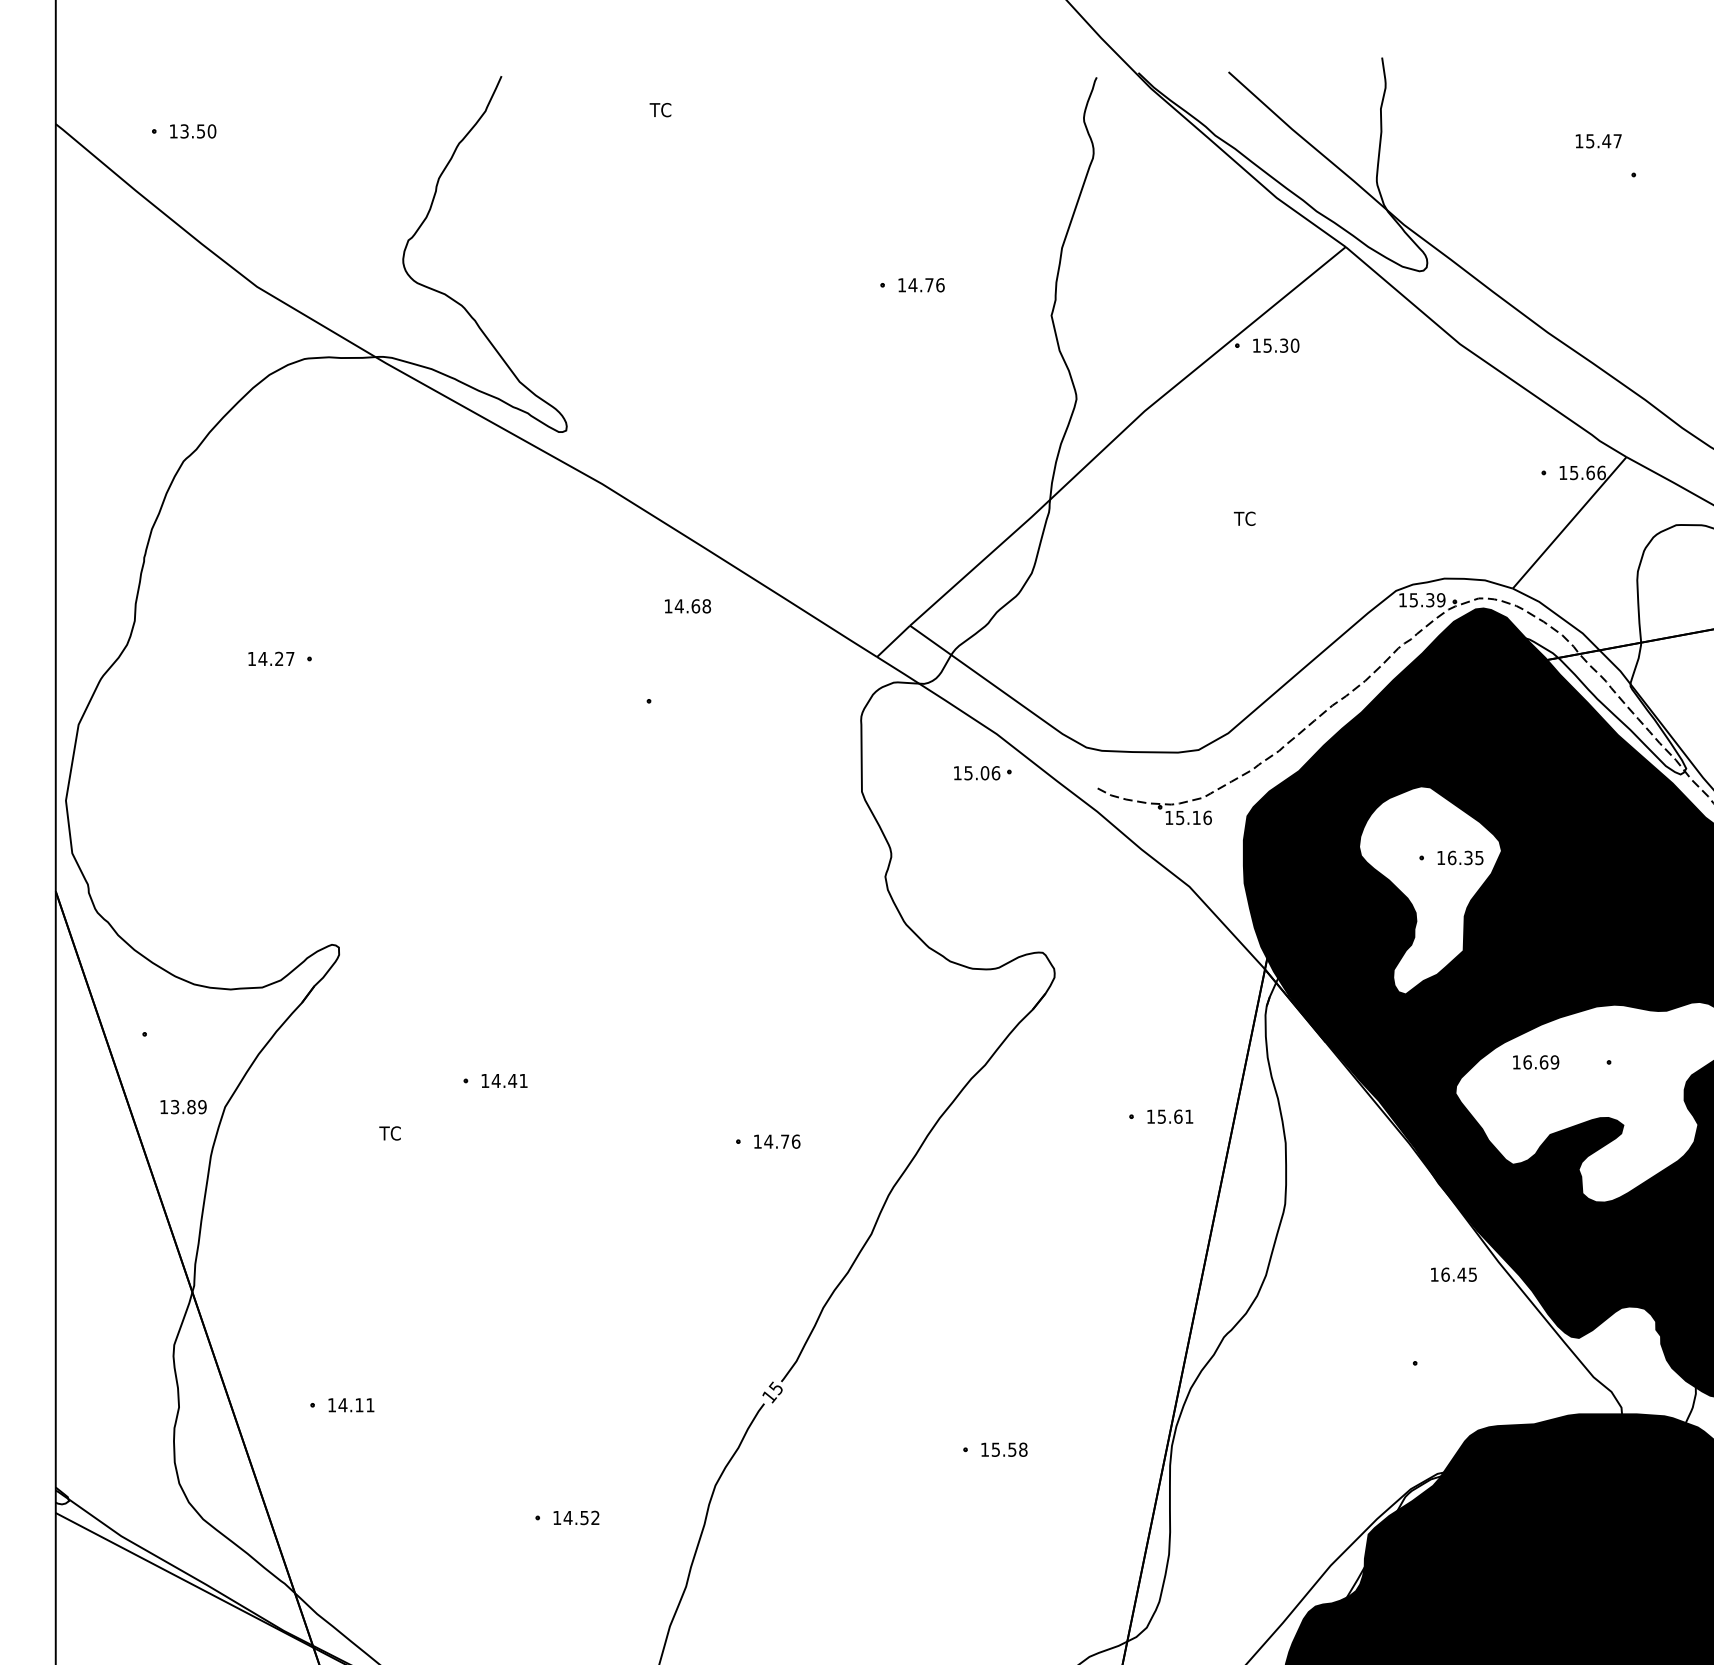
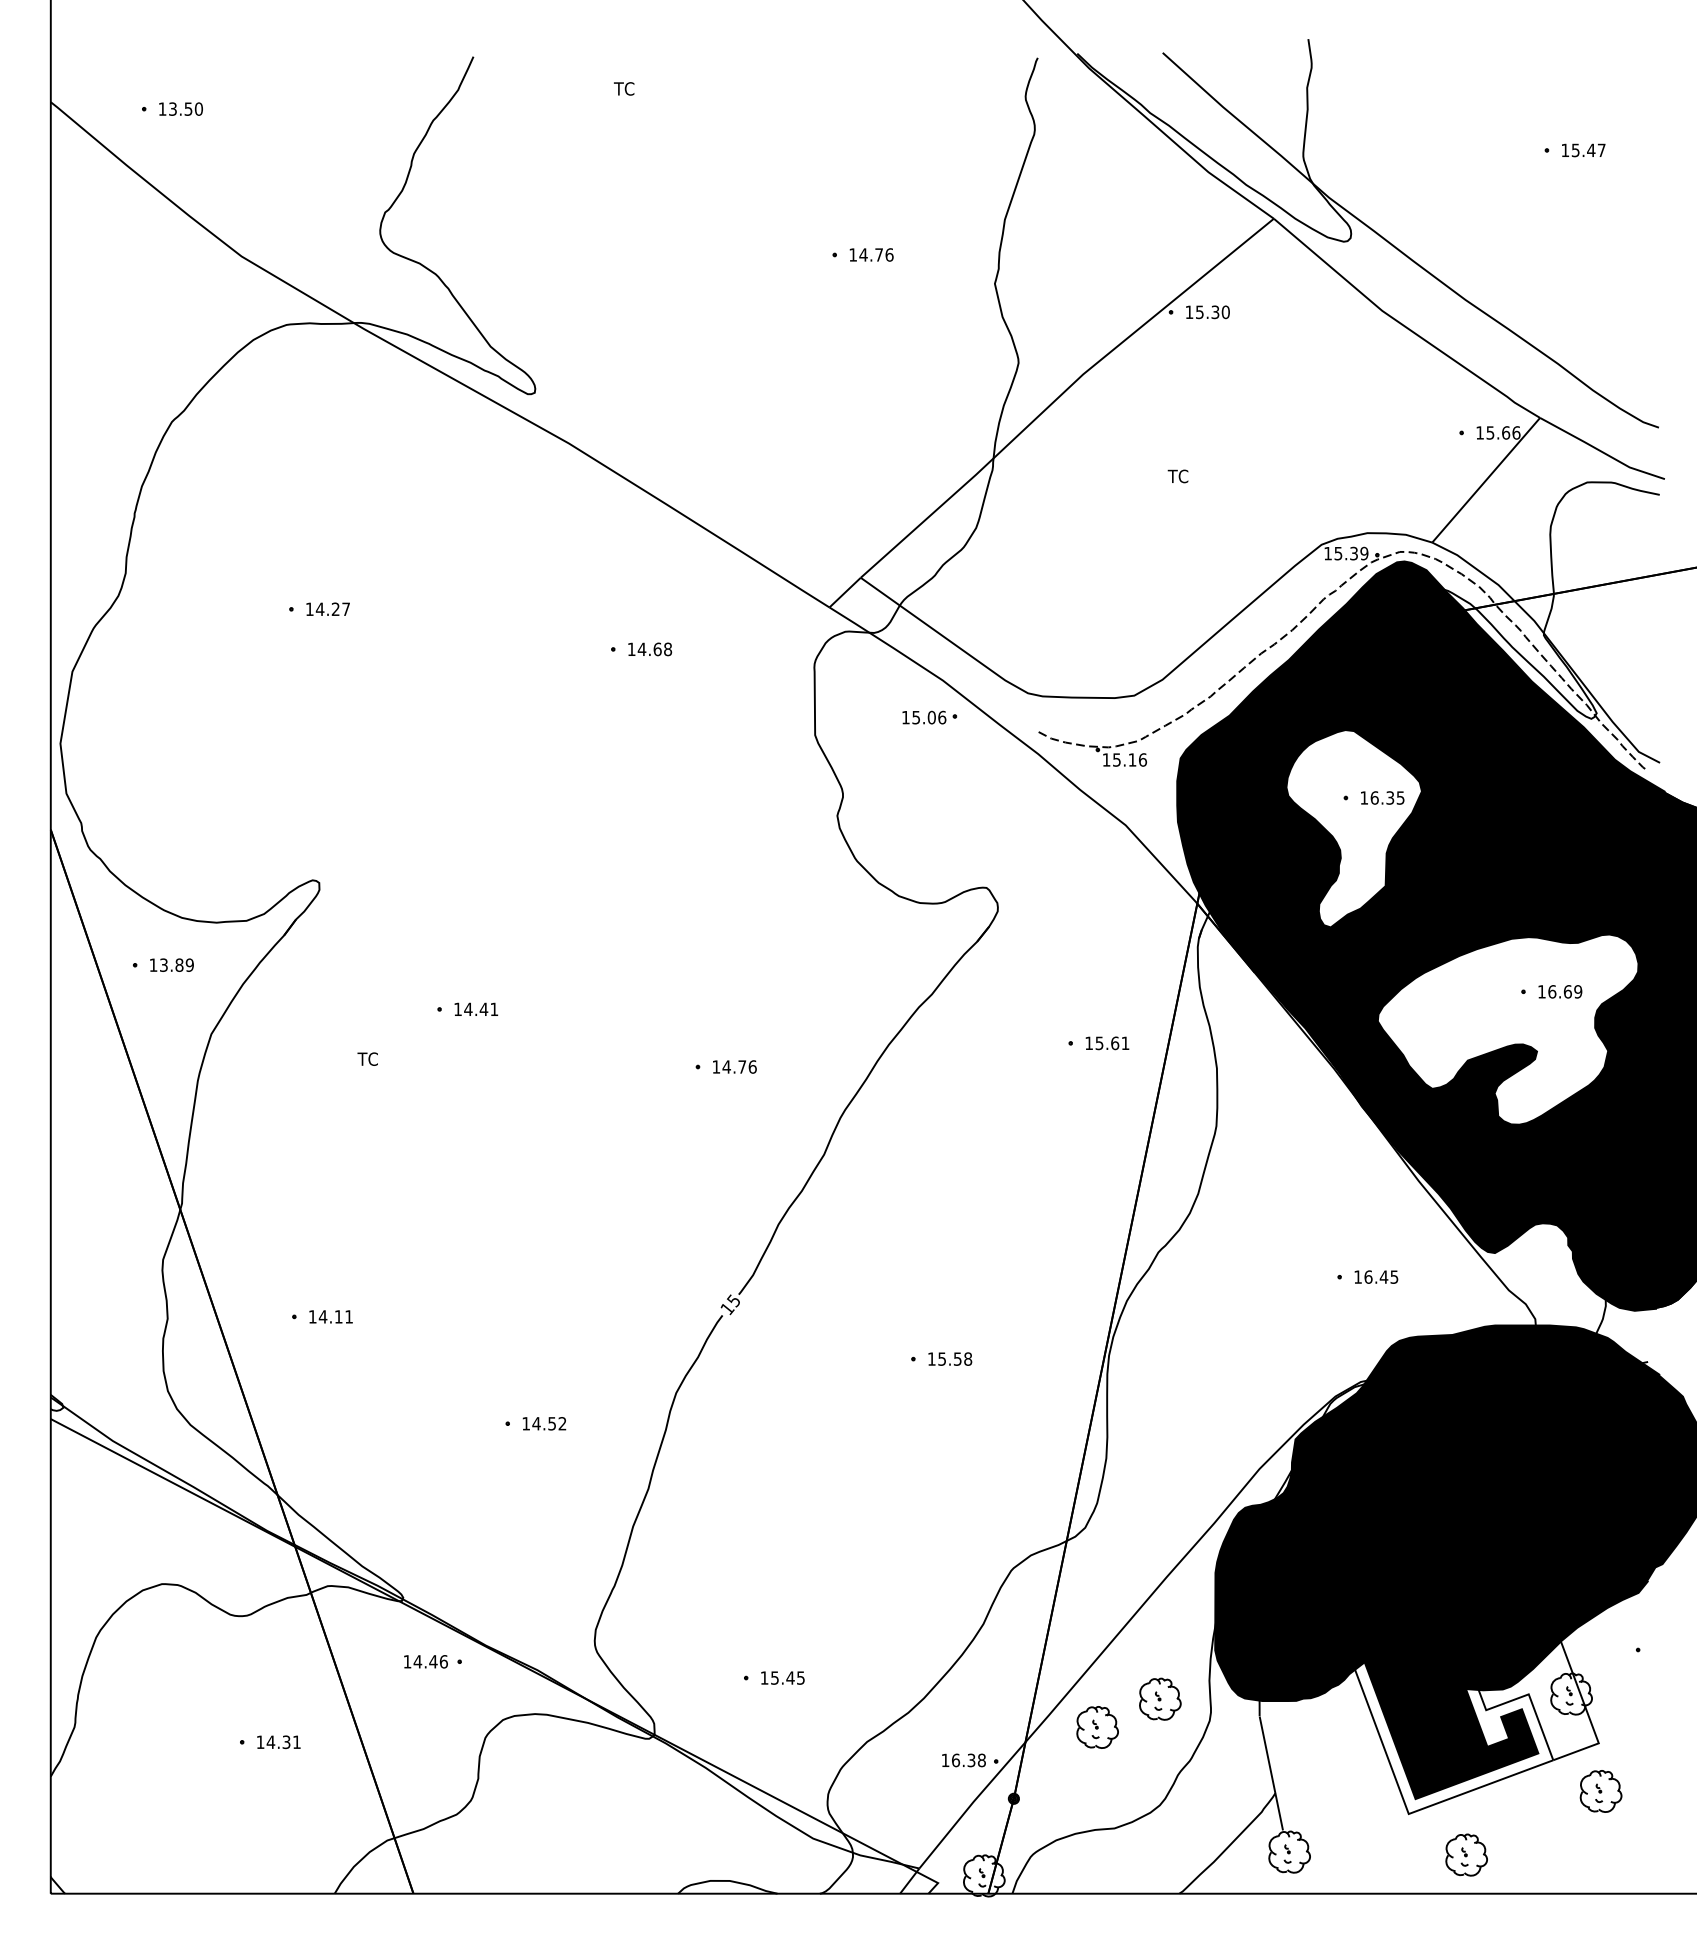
text: (1598, 141) -> (1583, 150), moved
text: (688, 606) -> (650, 649), moved
text: (270, 658) -> (327, 608), moved
text: (1536, 1062) -> (1560, 991), moved
text: (183, 1106) -> (171, 964), moved
text: (1454, 1274) -> (1376, 1276), moved

